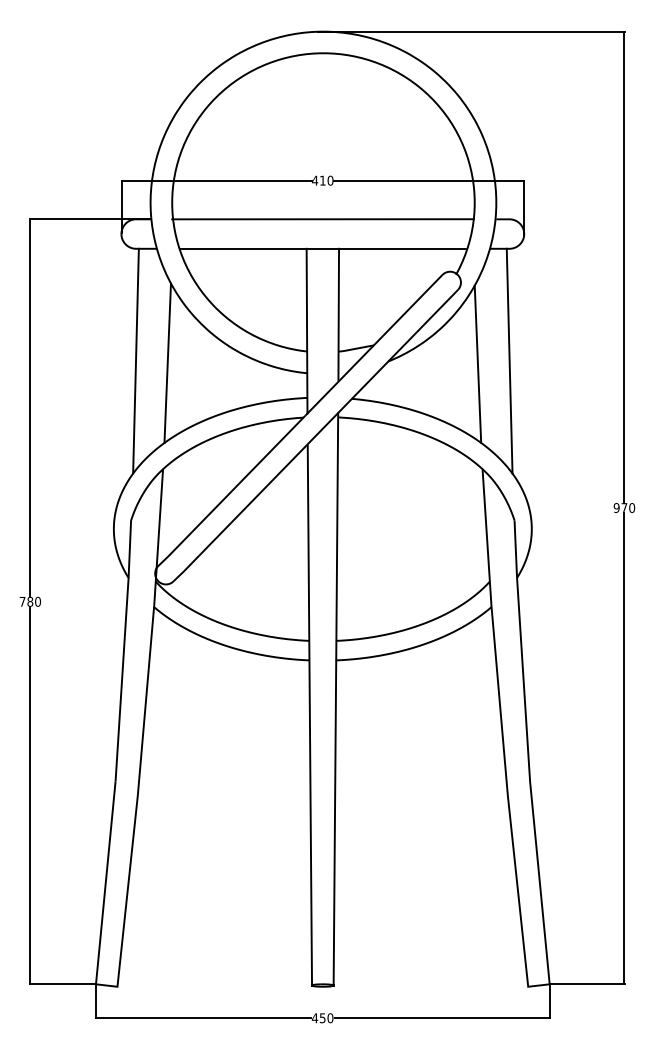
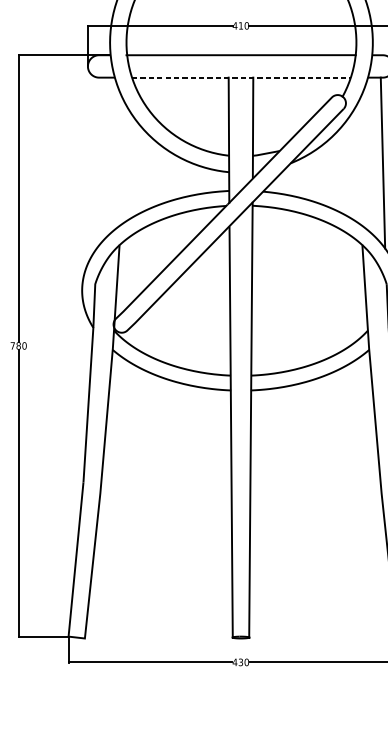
line: (322, 248) -> (240, 77), solid -> dashed
line: (135, 360) -> (98, 162), removed
line: (167, 362) -> (122, 164), removed
line: (477, 363) -> (358, 164), removed
text: (322, 1017) -> (240, 661), 450 -> 430

